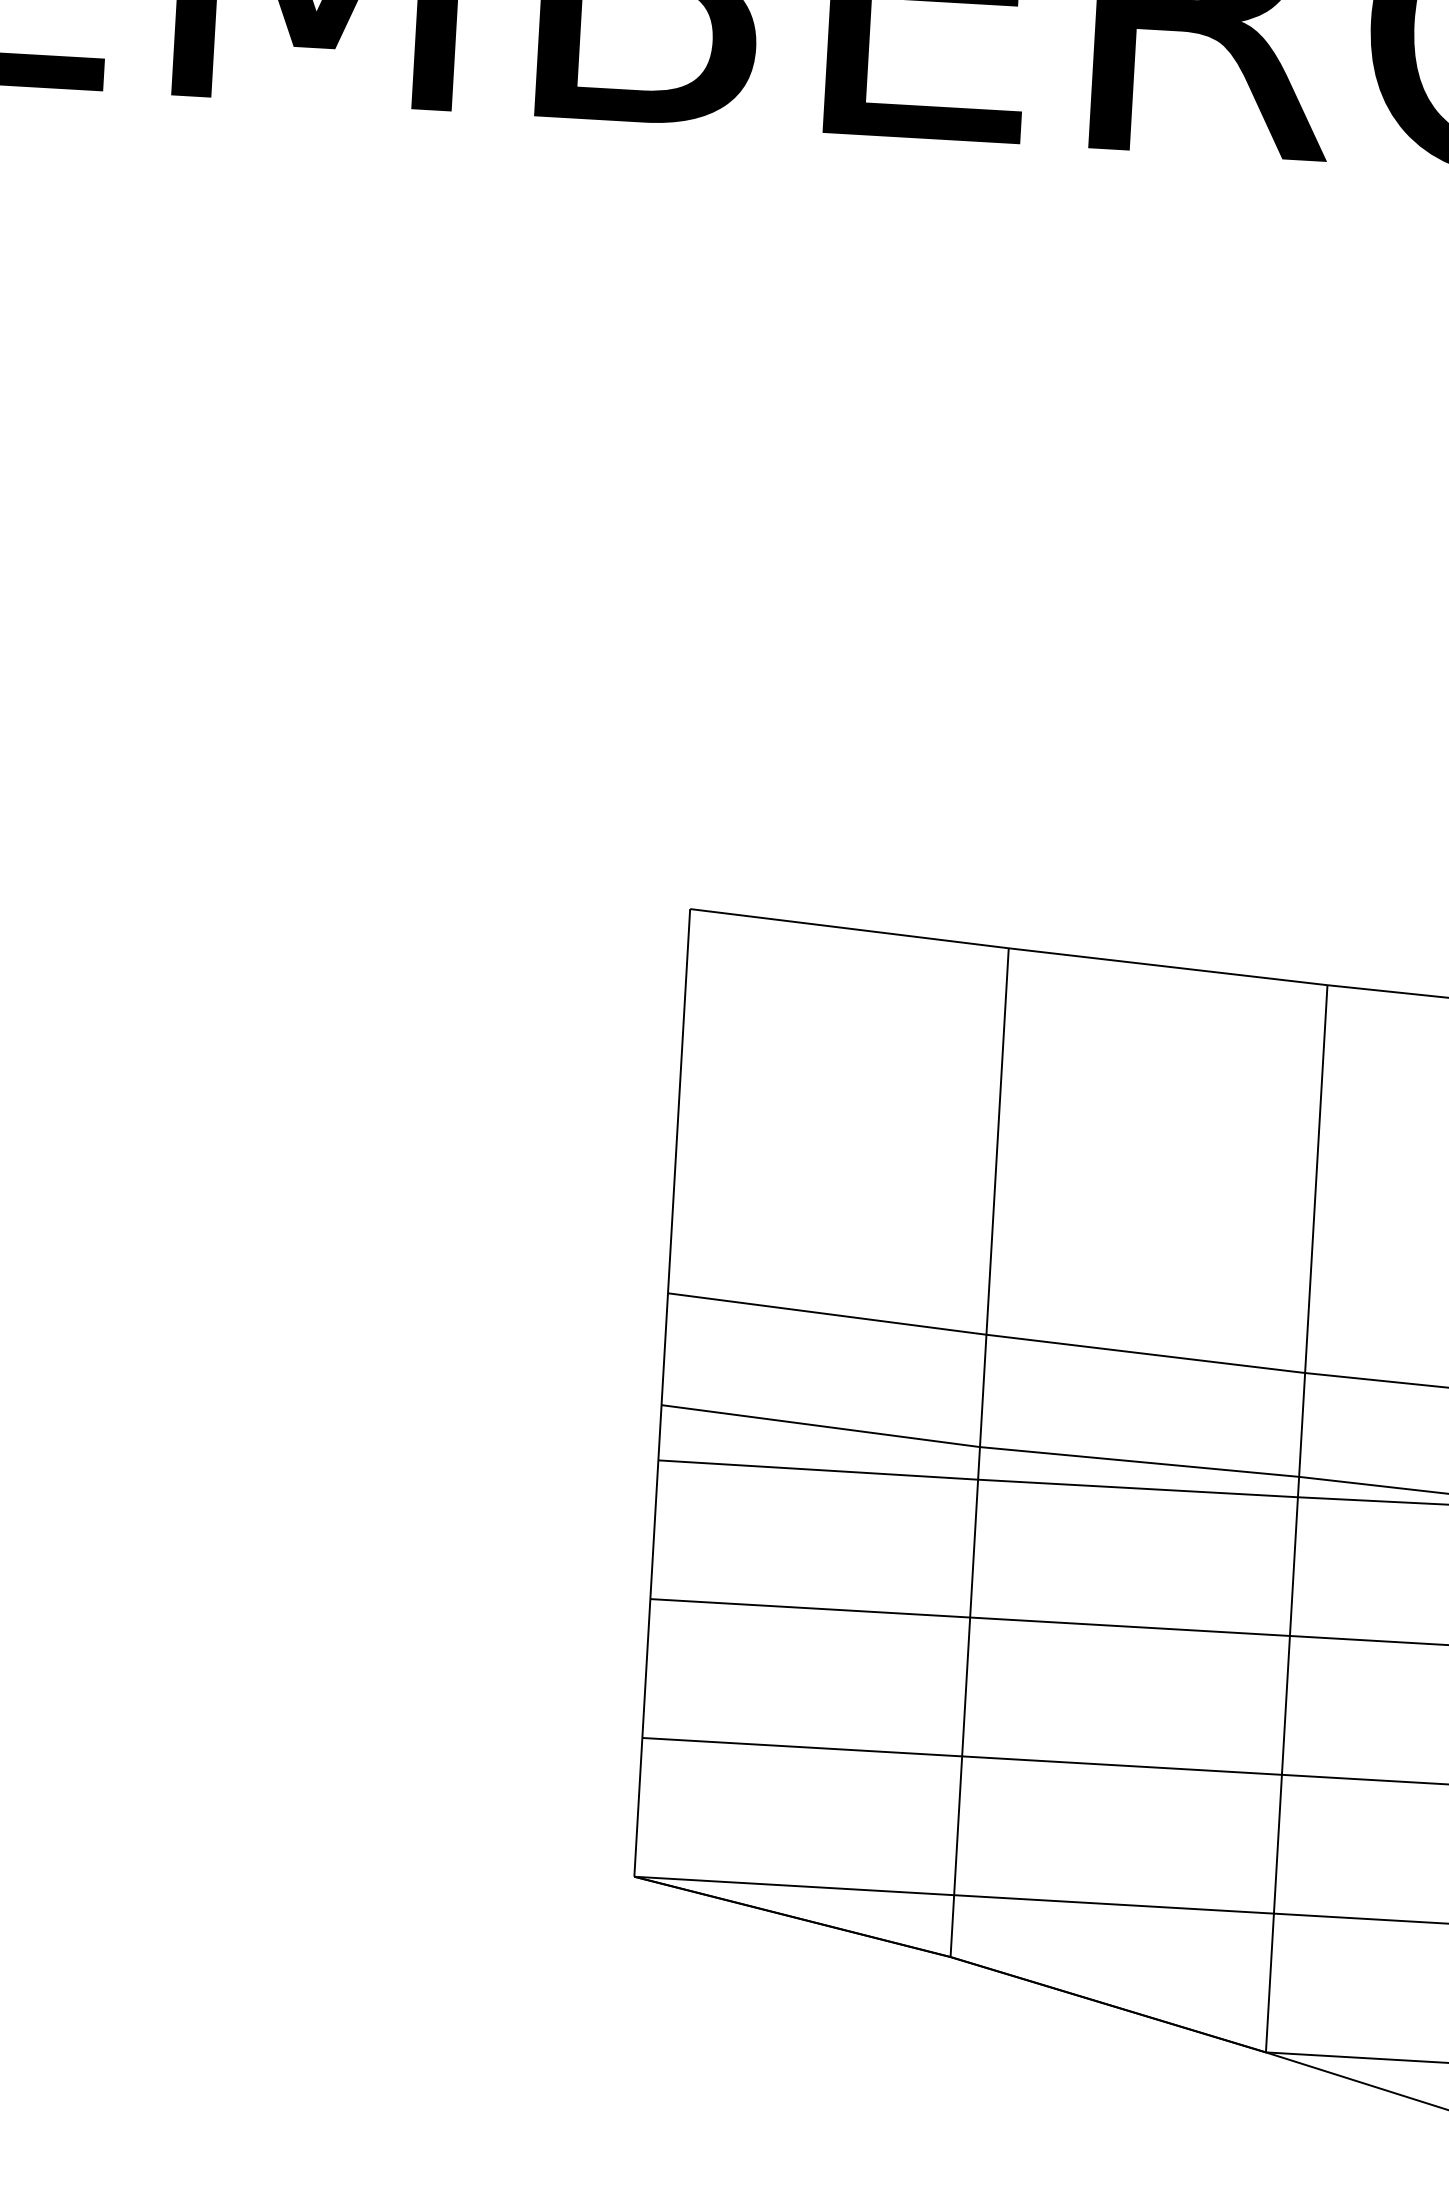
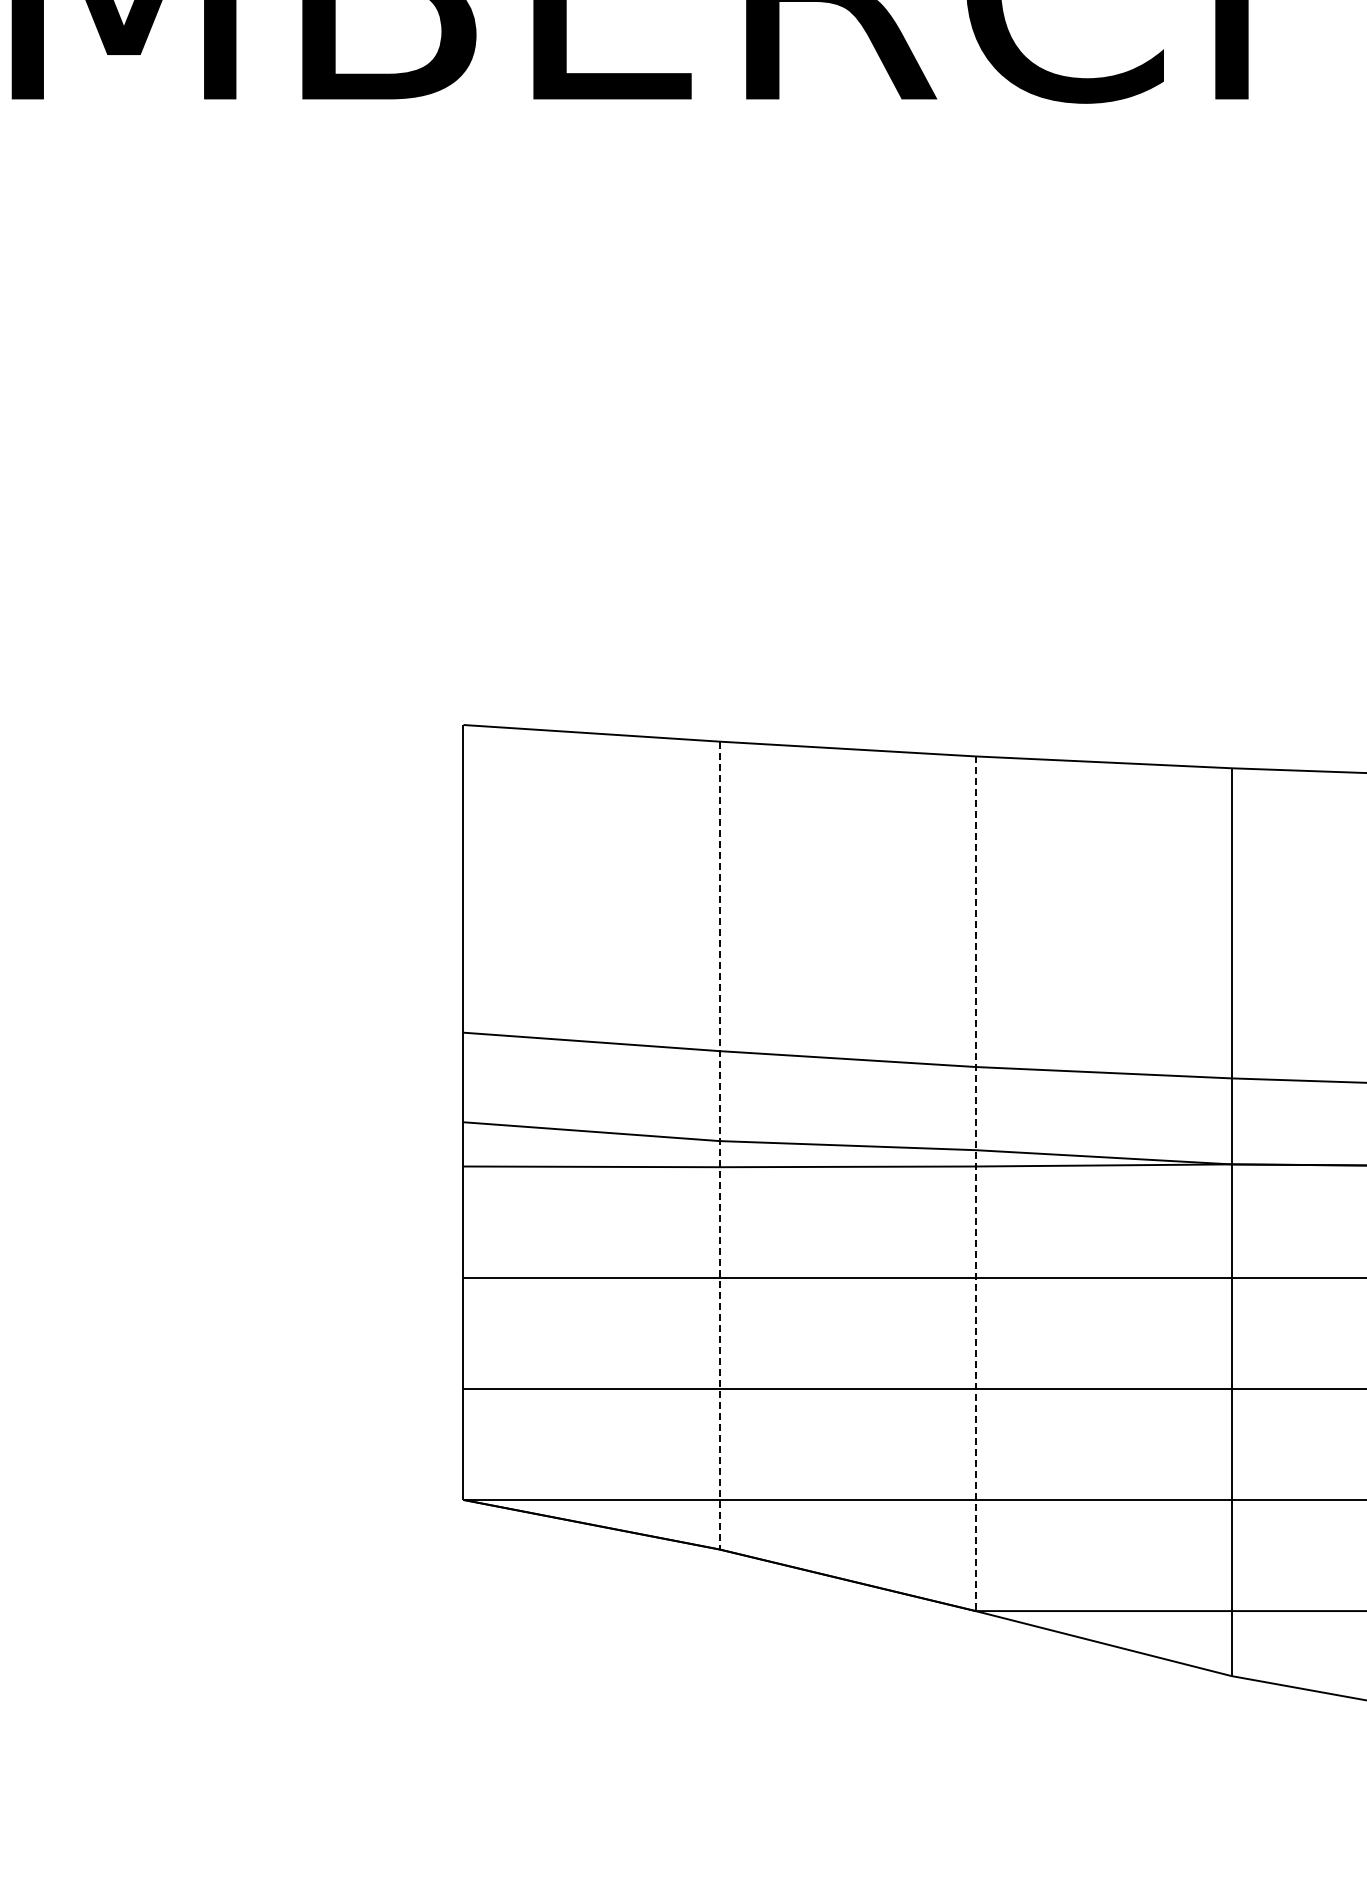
line: (979, 1452) -> (719, 1145), solid -> dashed
line: (1296, 1519) -> (975, 1184), solid -> dashed

